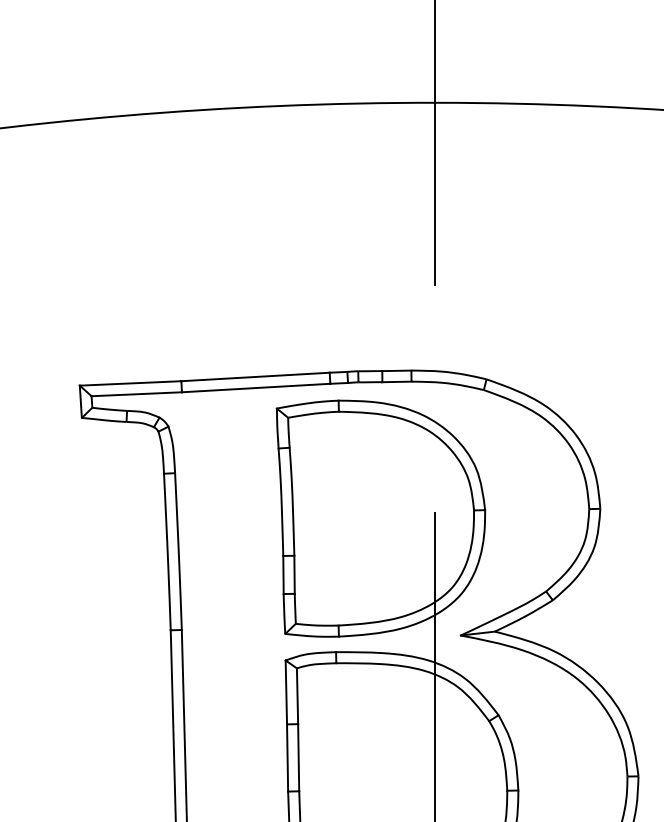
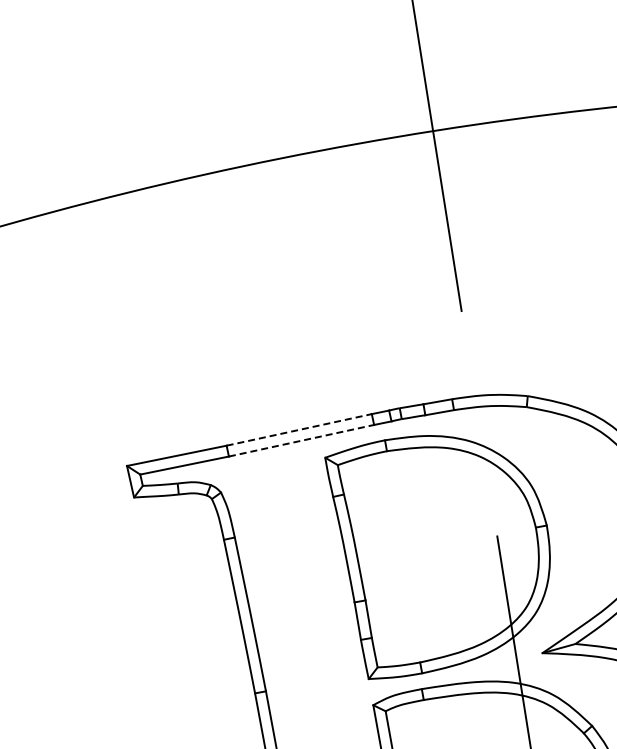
line: (256, 376) -> (300, 429), solid -> dashed
line: (256, 388) -> (301, 441), solid -> dashed

